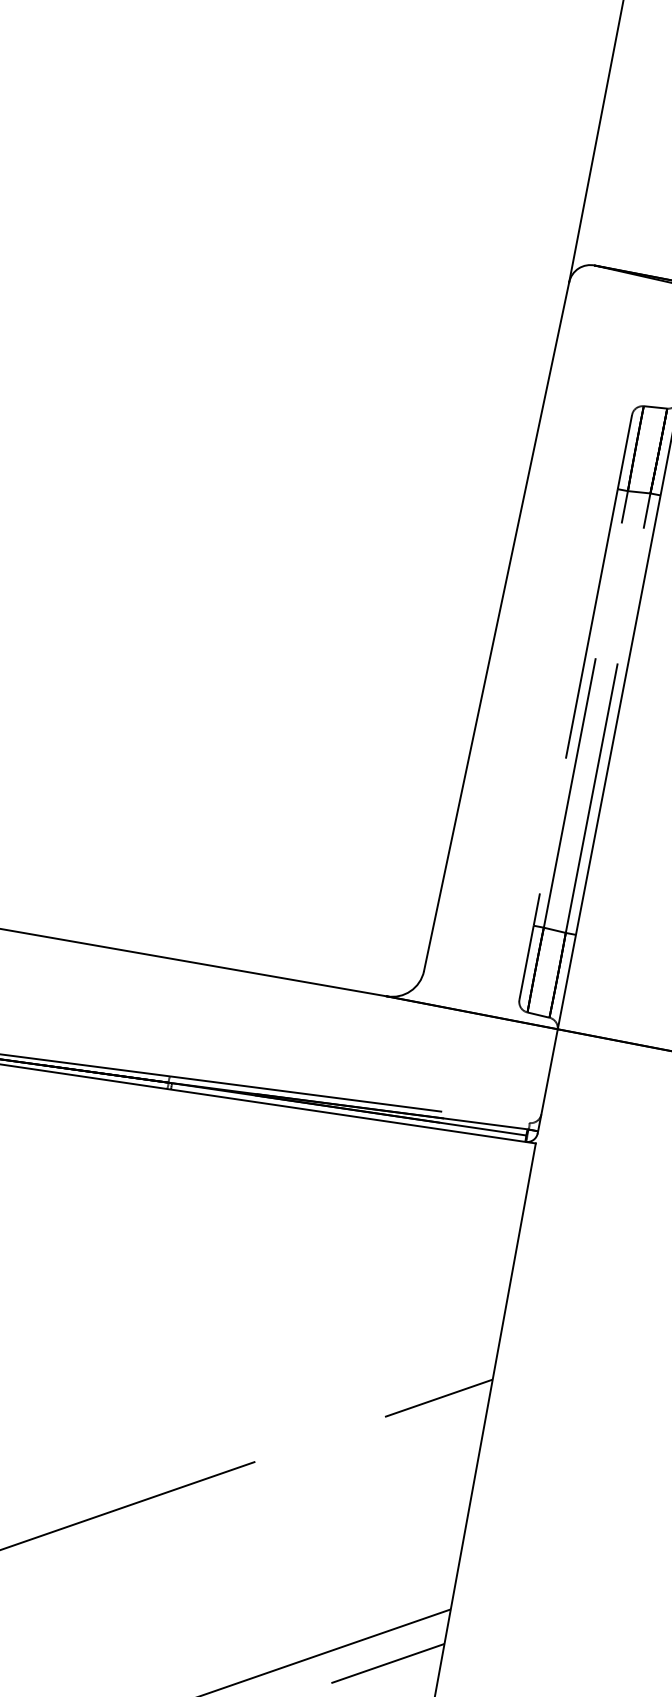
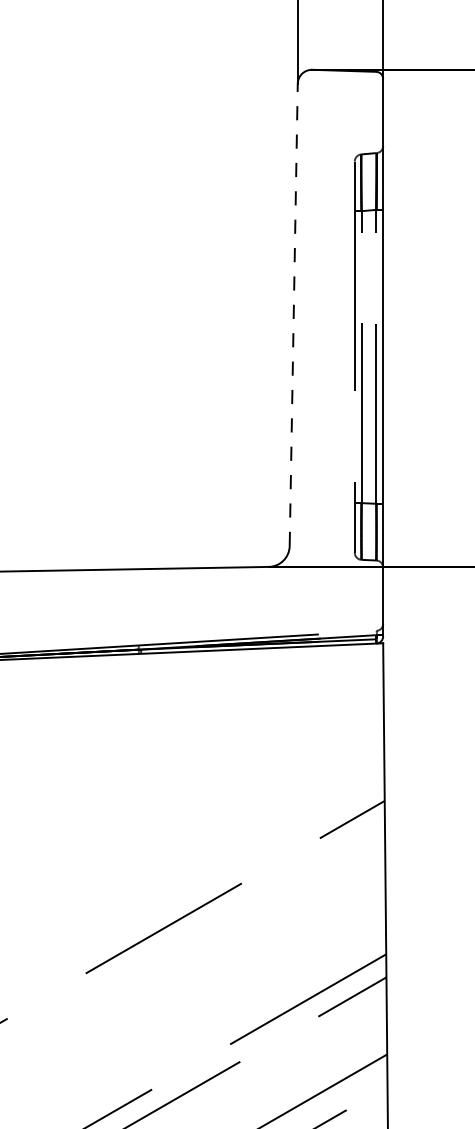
line: (496, 626) -> (293, 314), solid -> dashed

